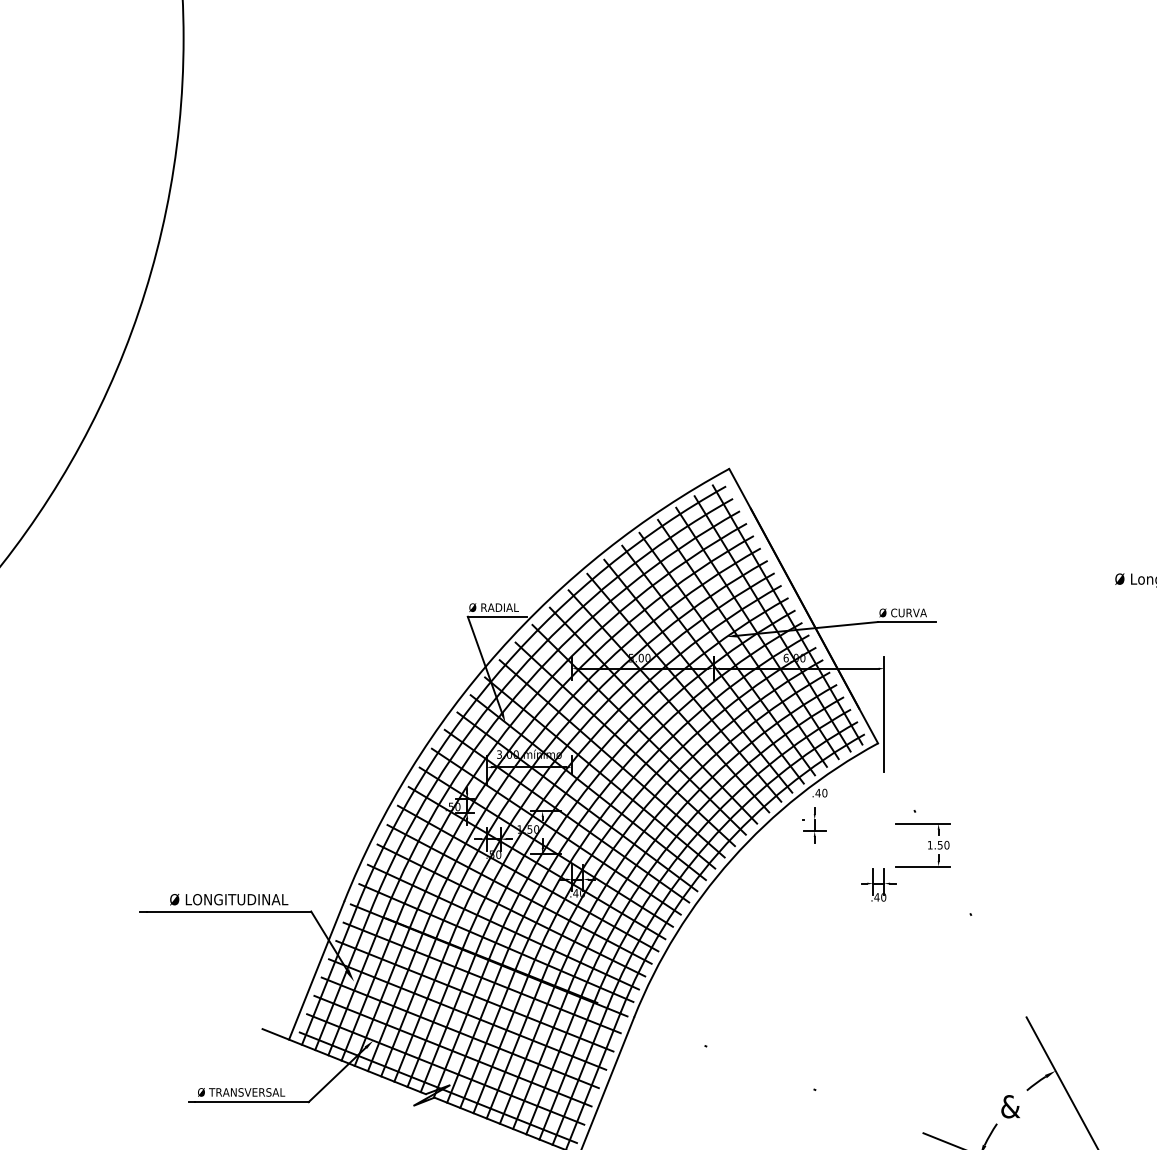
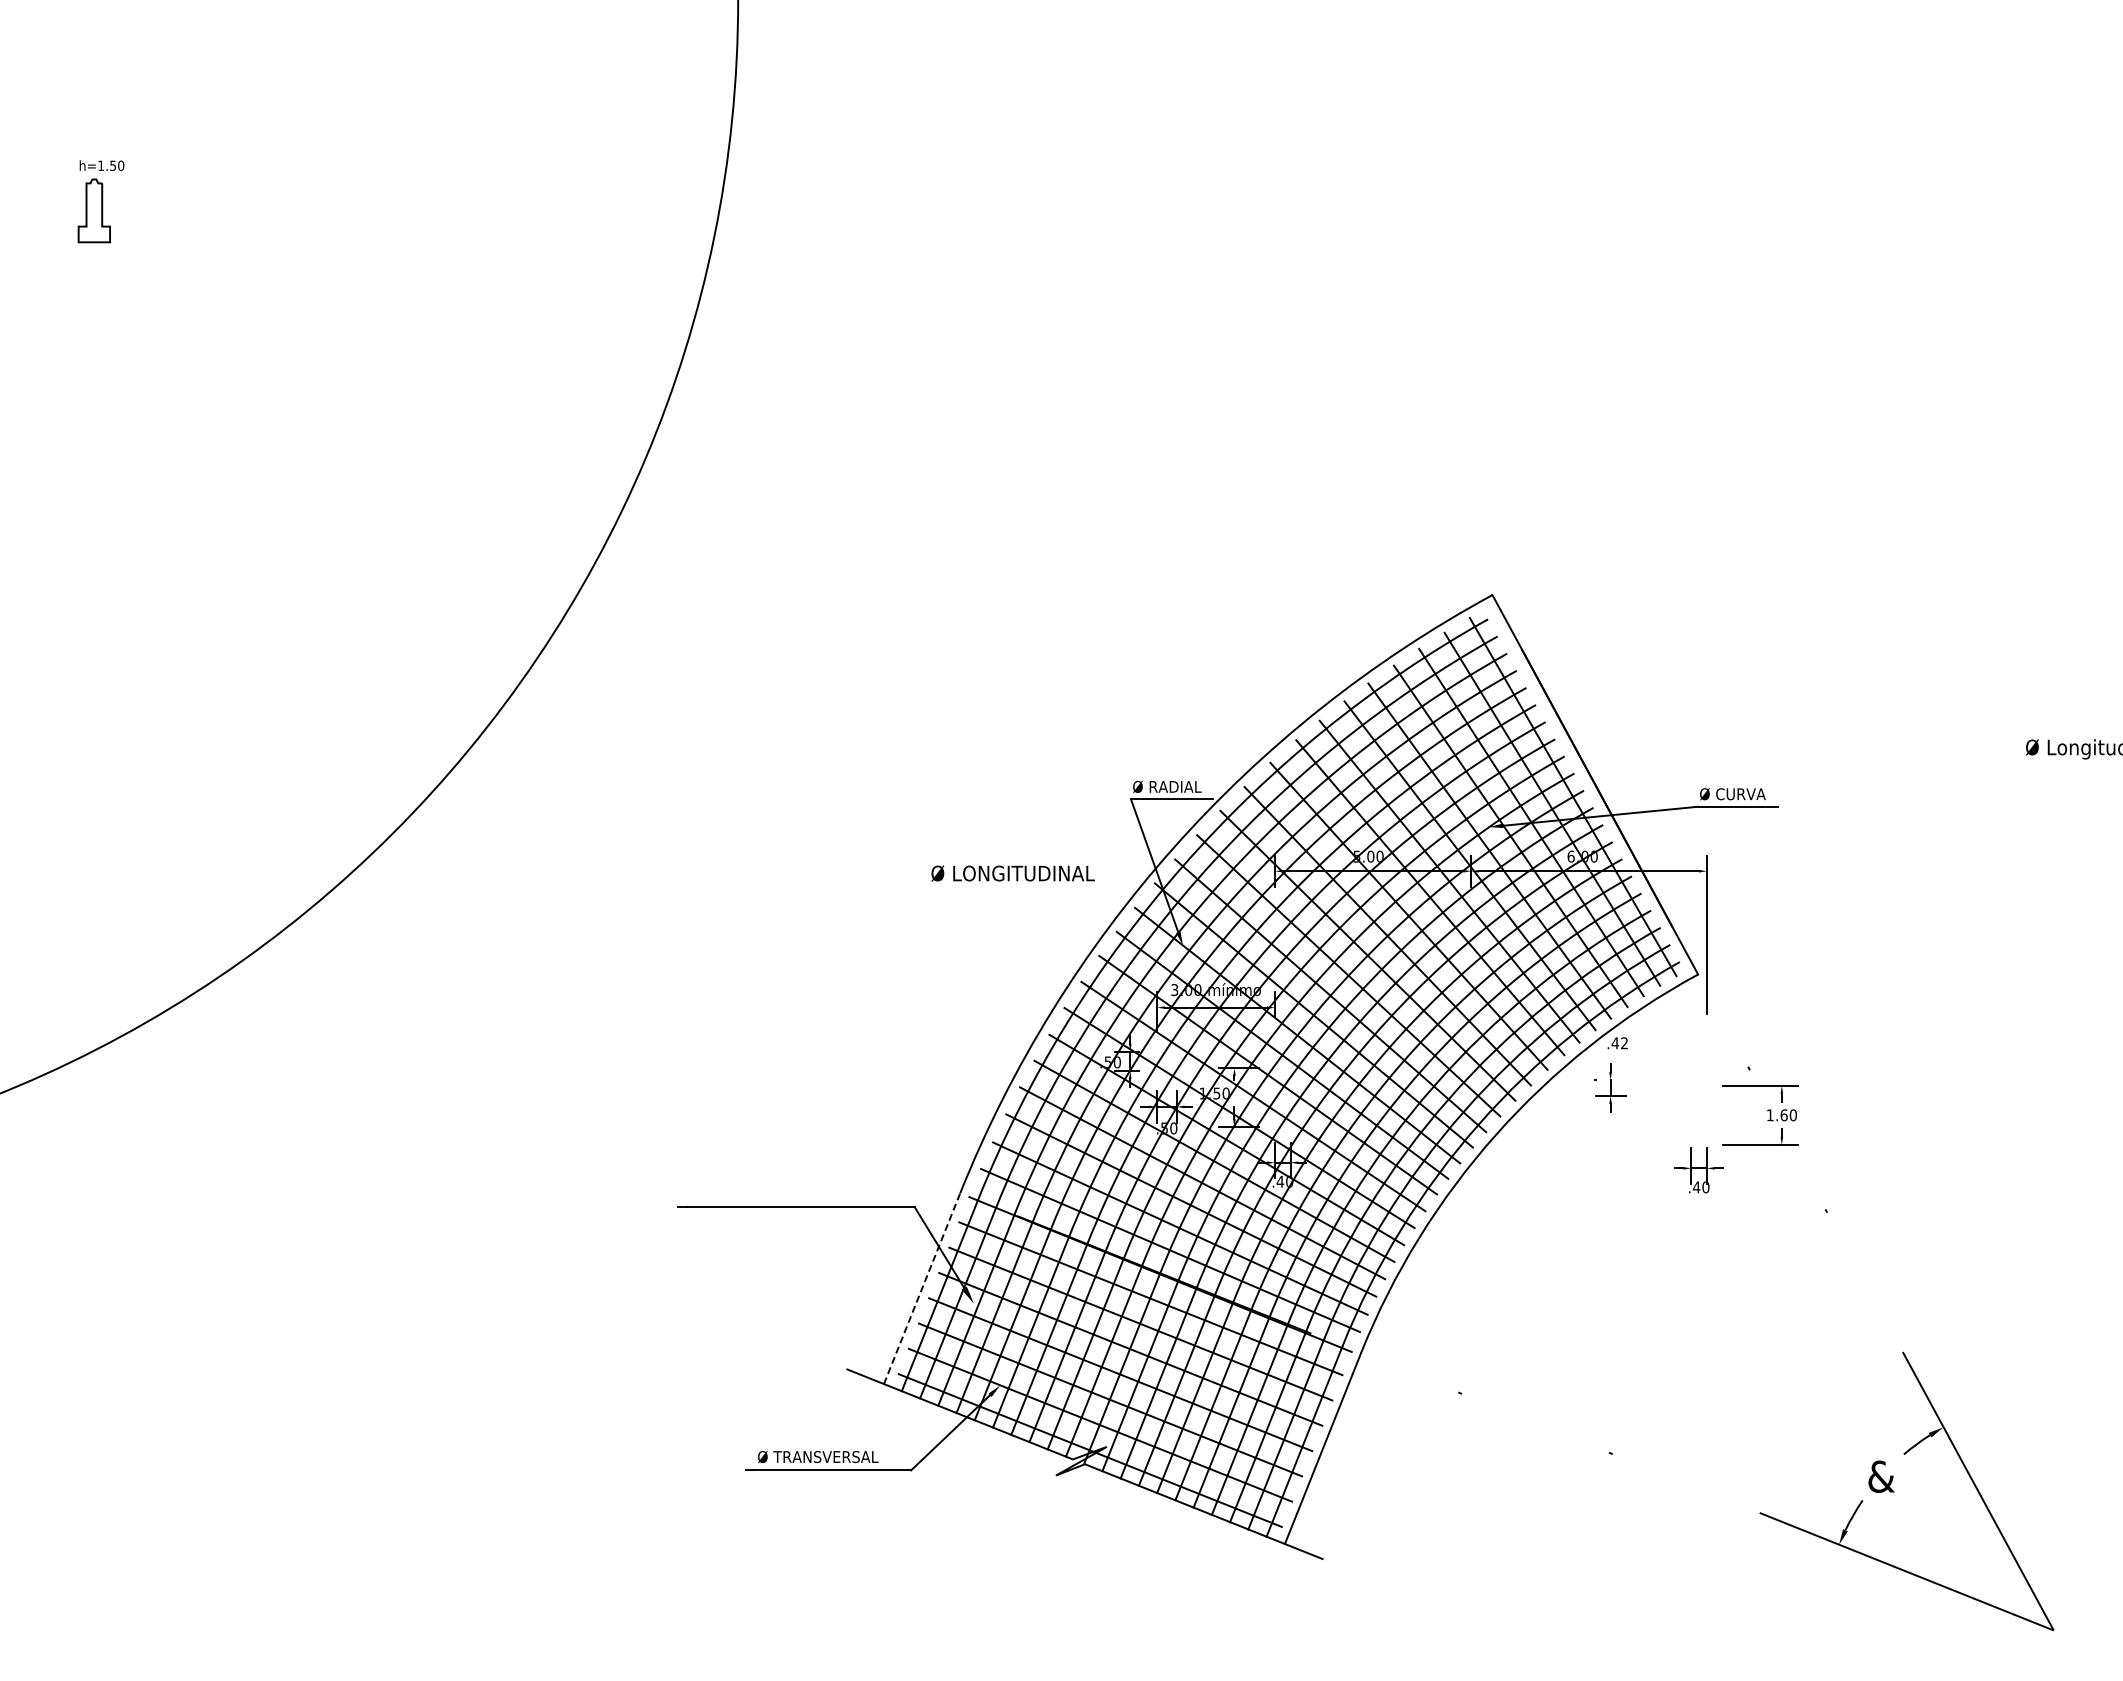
text: (824, 793) -> (1624, 1043), .40 -> .42
text: (939, 845) -> (1783, 1115), 1.50 -> 1.60
text: (228, 899) -> (1012, 873), moved
line: (316, 970) -> (922, 1288), solid -> dashed

